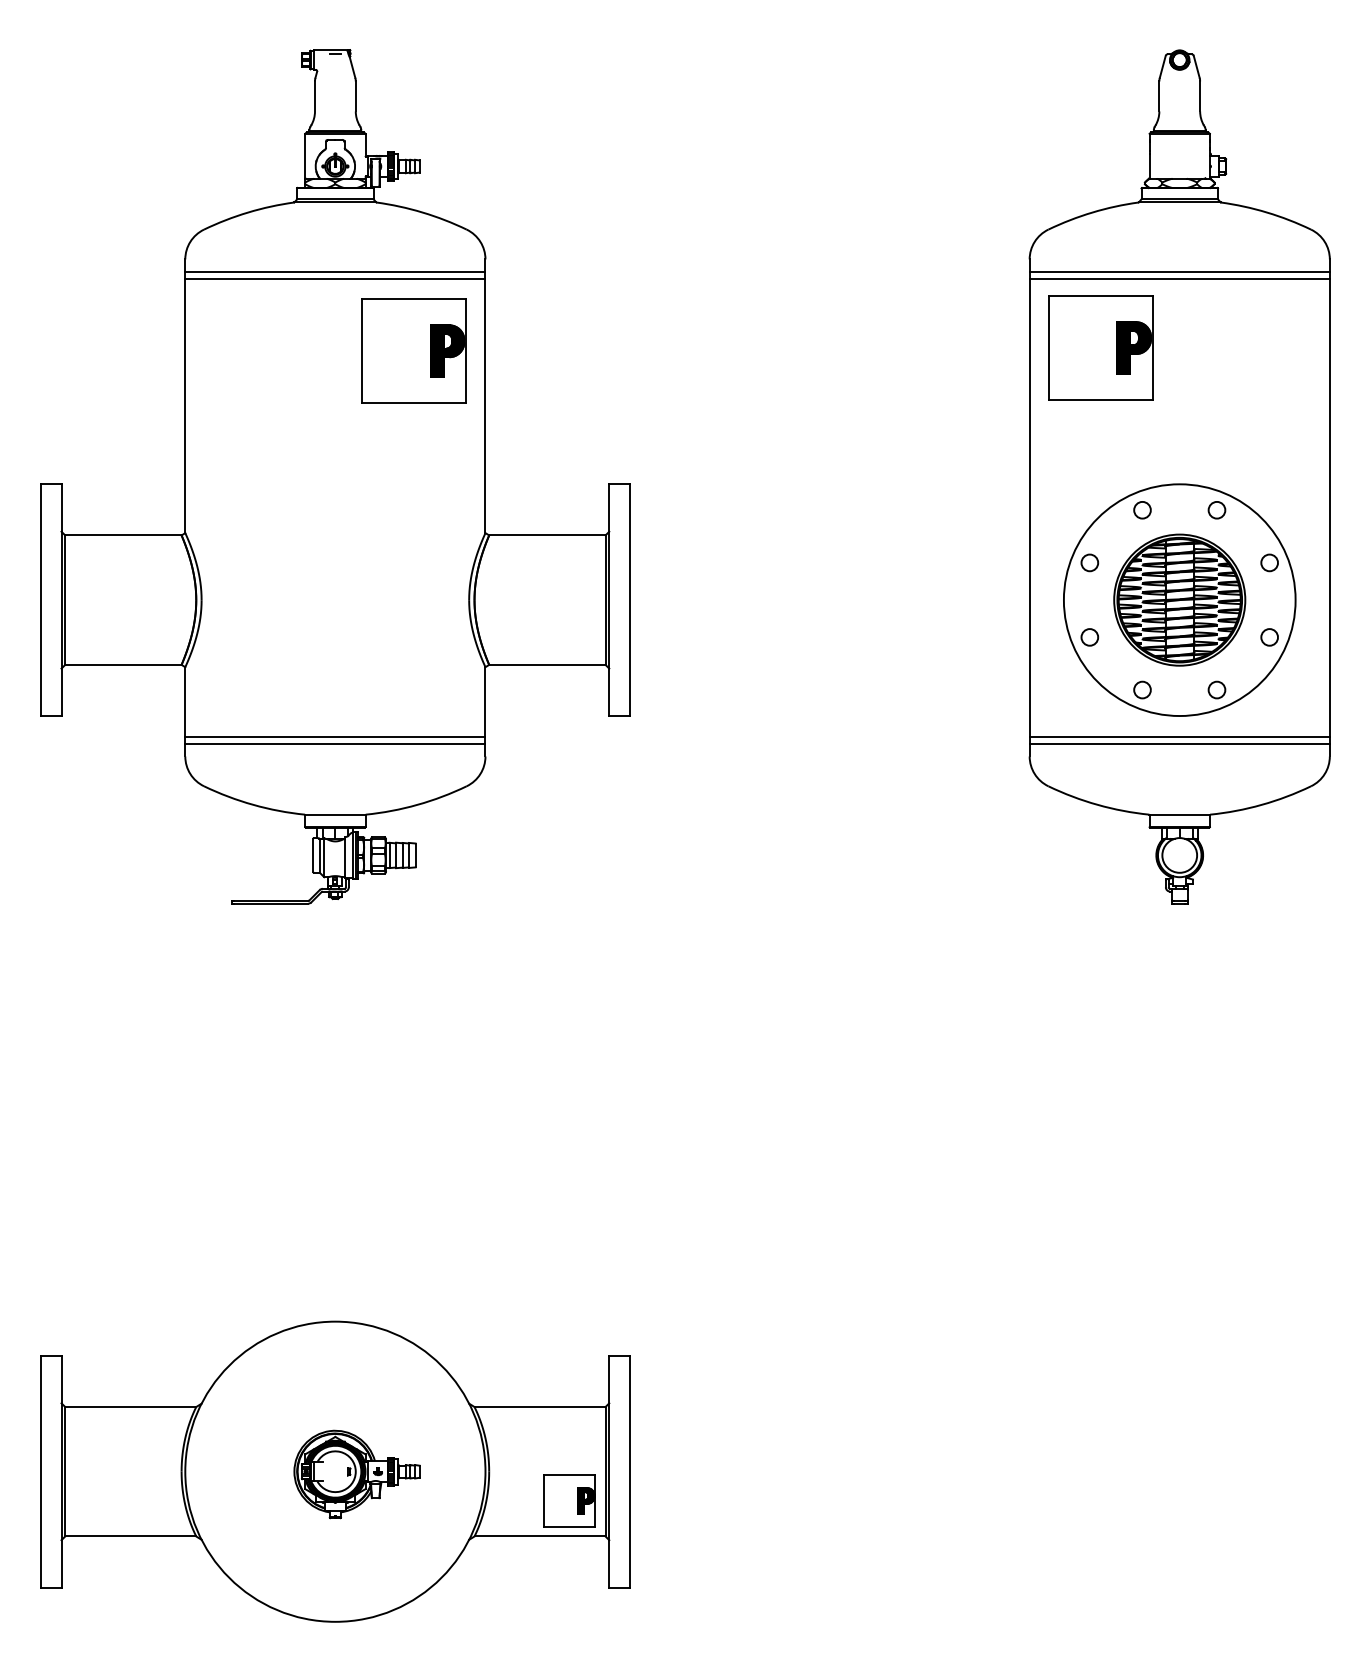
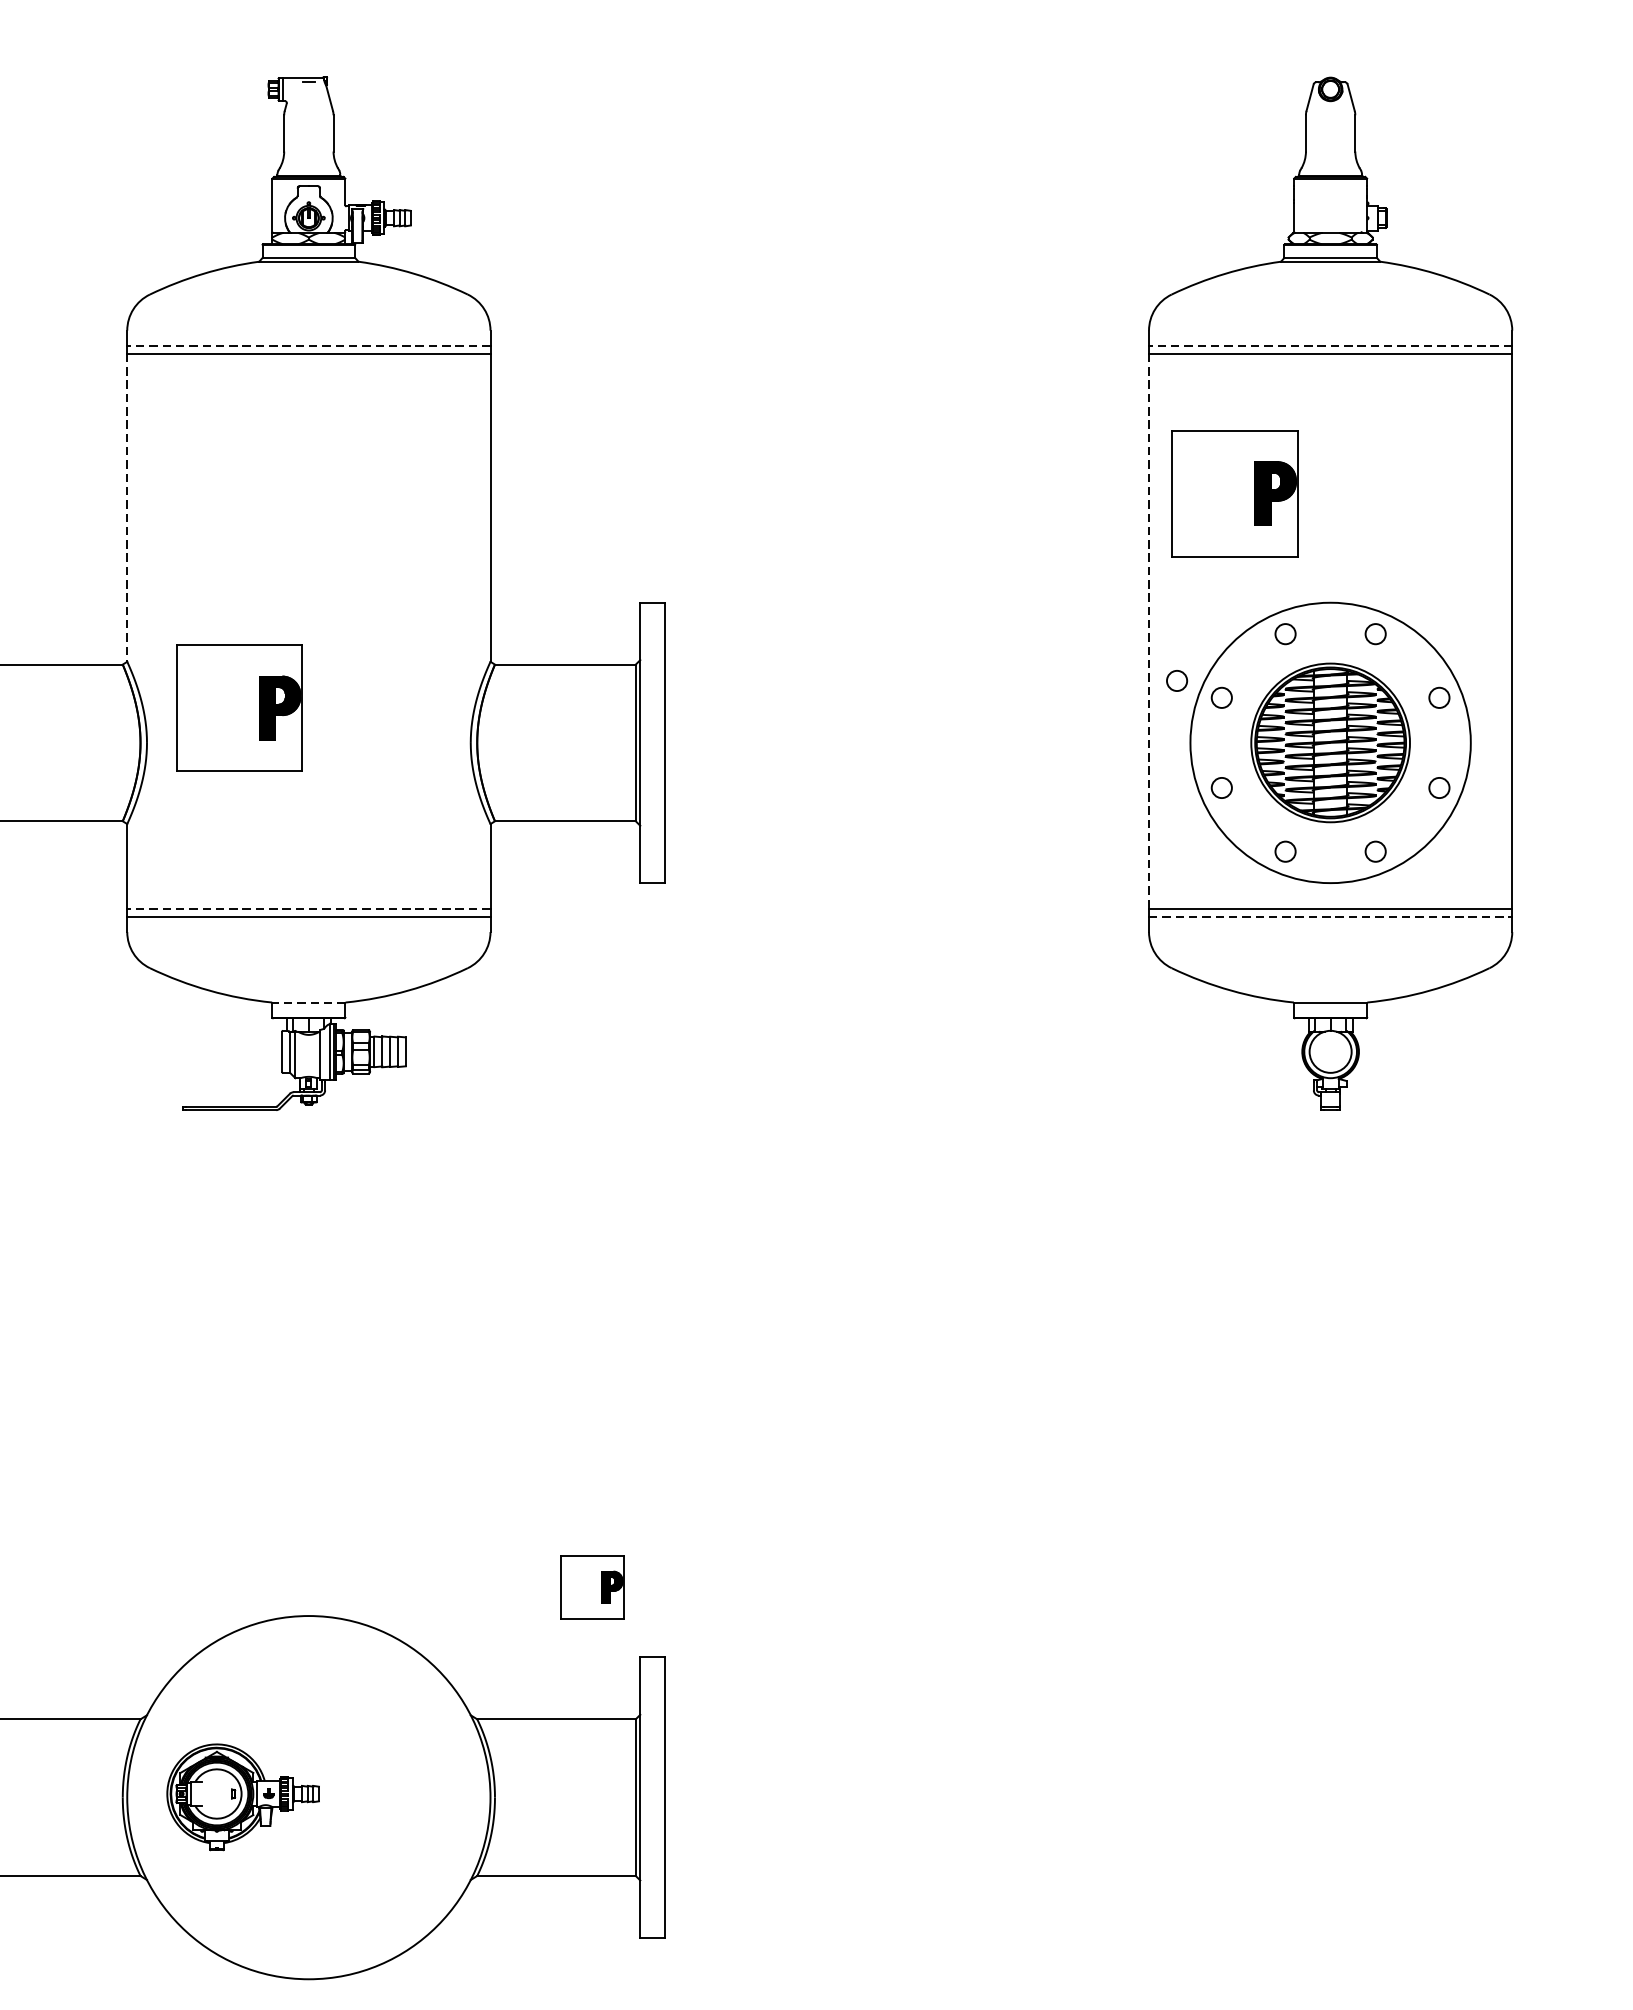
line: (334, 271) -> (307, 345), solid -> dashed
line: (1179, 271) -> (1330, 345), solid -> dashed
part: (1100, 347) -> (1234, 492), moved
part: (413, 350) -> (238, 707), moved
line: (185, 406) -> (127, 508), solid -> dashed
line: (1029, 508) -> (1148, 632), solid -> dashed
circle: (1052, 548) -> (1176, 680), added
line: (334, 737) -> (307, 909), solid -> dashed
line: (1180, 744) -> (1331, 917), solid -> dashed
line: (334, 814) -> (307, 1002), solid -> dashed
part: (356, 1474) -> (242, 1797), moved
part: (569, 1500) -> (592, 1586), moved

